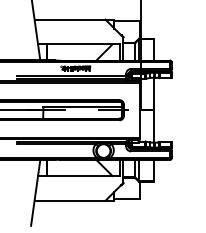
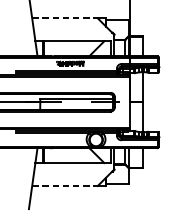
line: (70, 19) -> (65, 18), solid -> dashed
line: (70, 200) -> (65, 185), solid -> dashed

